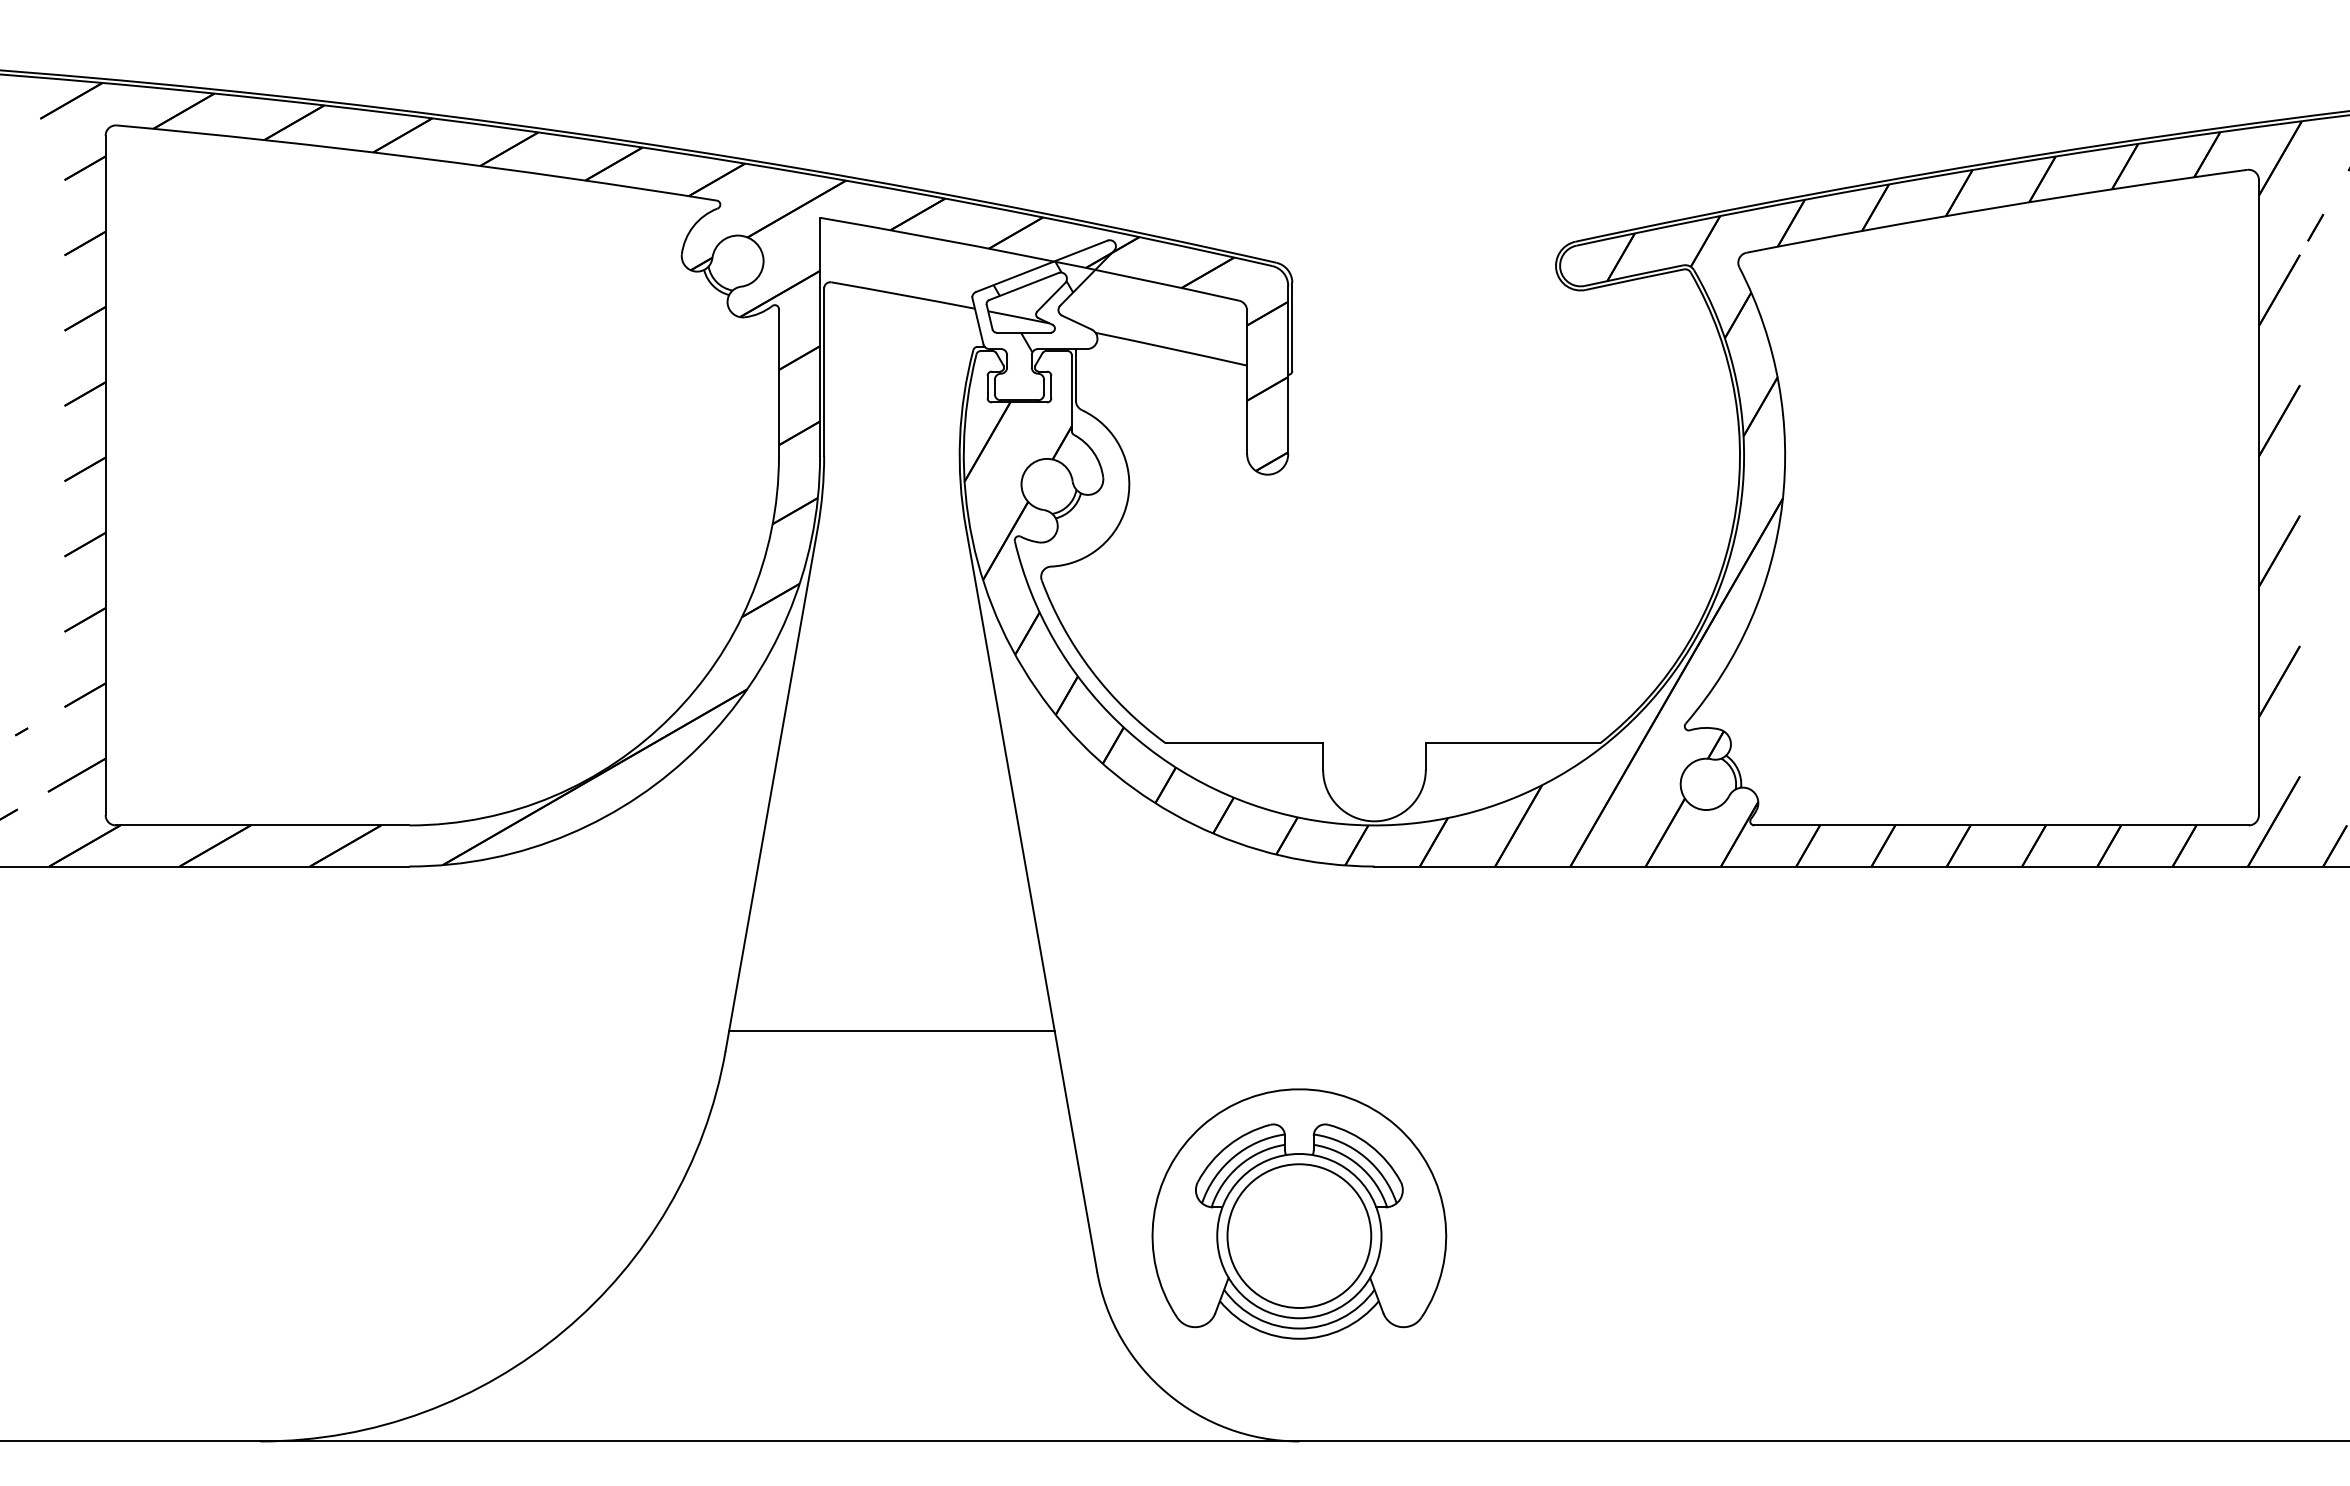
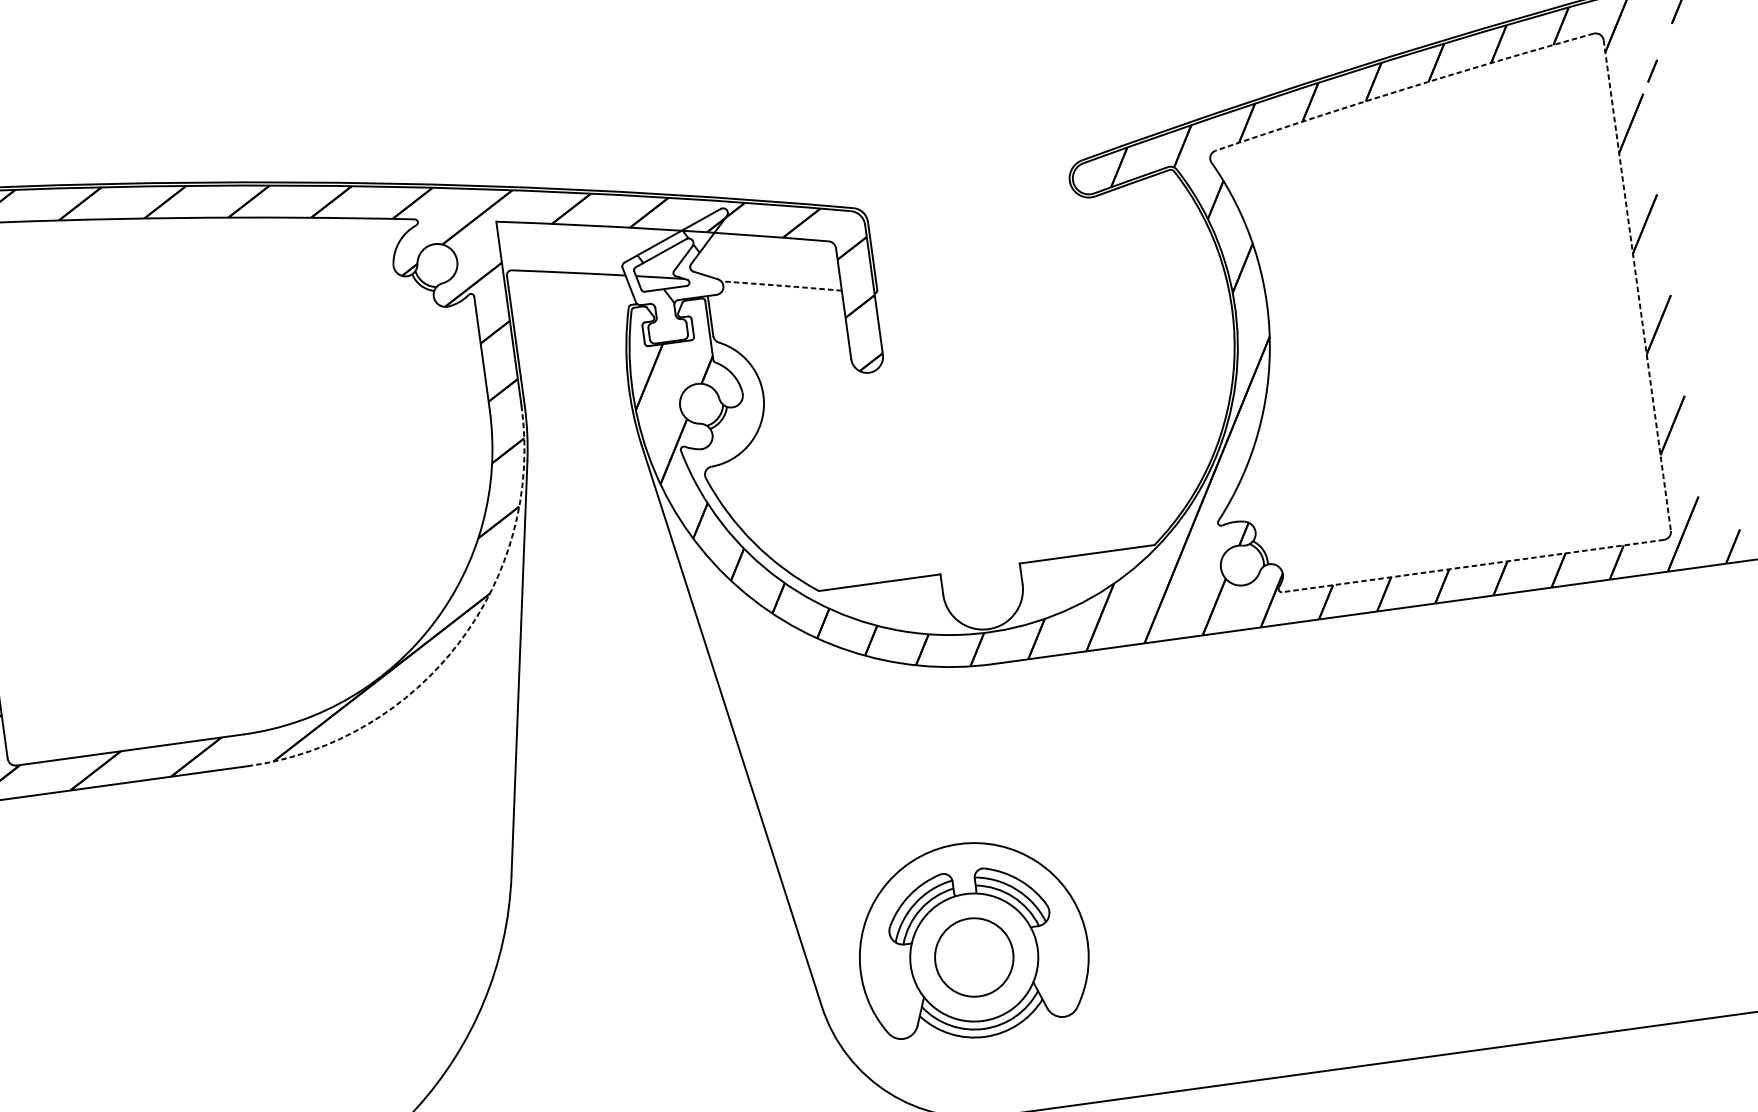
arc: (1996, 207) -> (1403, 89), solid -> dashed
arc: (1171, 348) -> (781, 285), solid -> dashed
line: (2258, 497) -> (1636, 285), solid -> dashed
arc: (699, 746) -> (459, 642), solid -> dashed
line: (2001, 825) -> (1473, 566), solid -> dashed
line: (891, 1030) -> (637, 841), removed
circle: (1299, 1235) -> (974, 957), size x0.7

